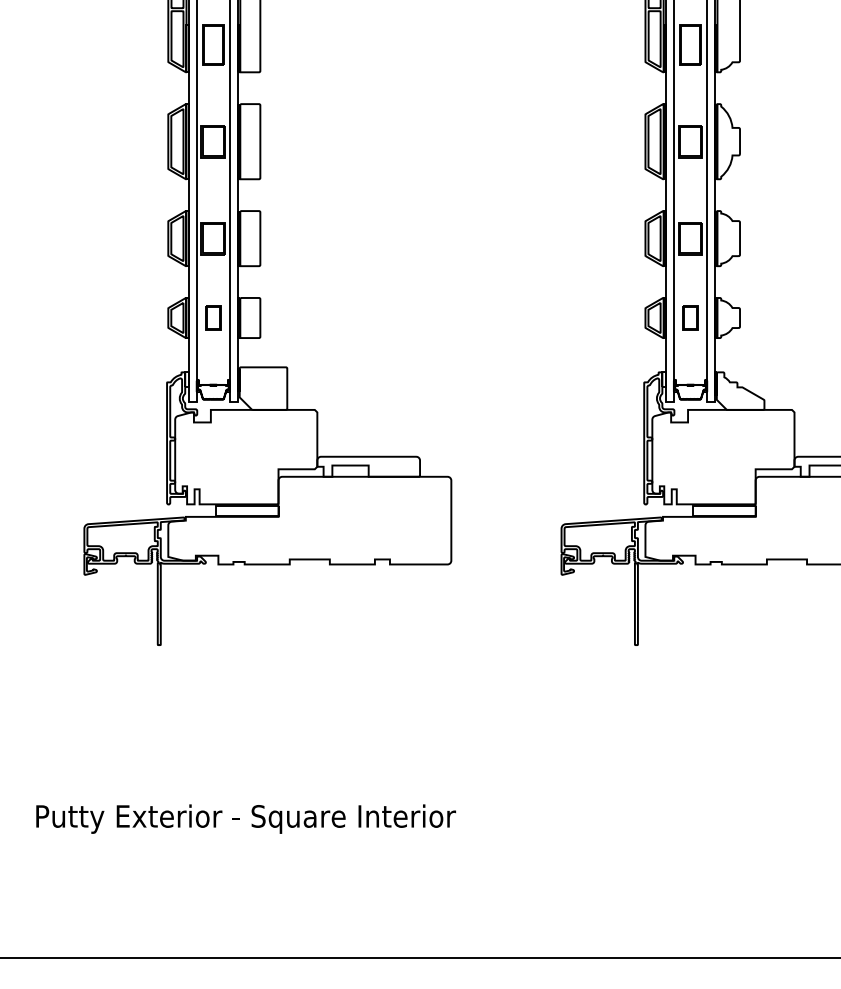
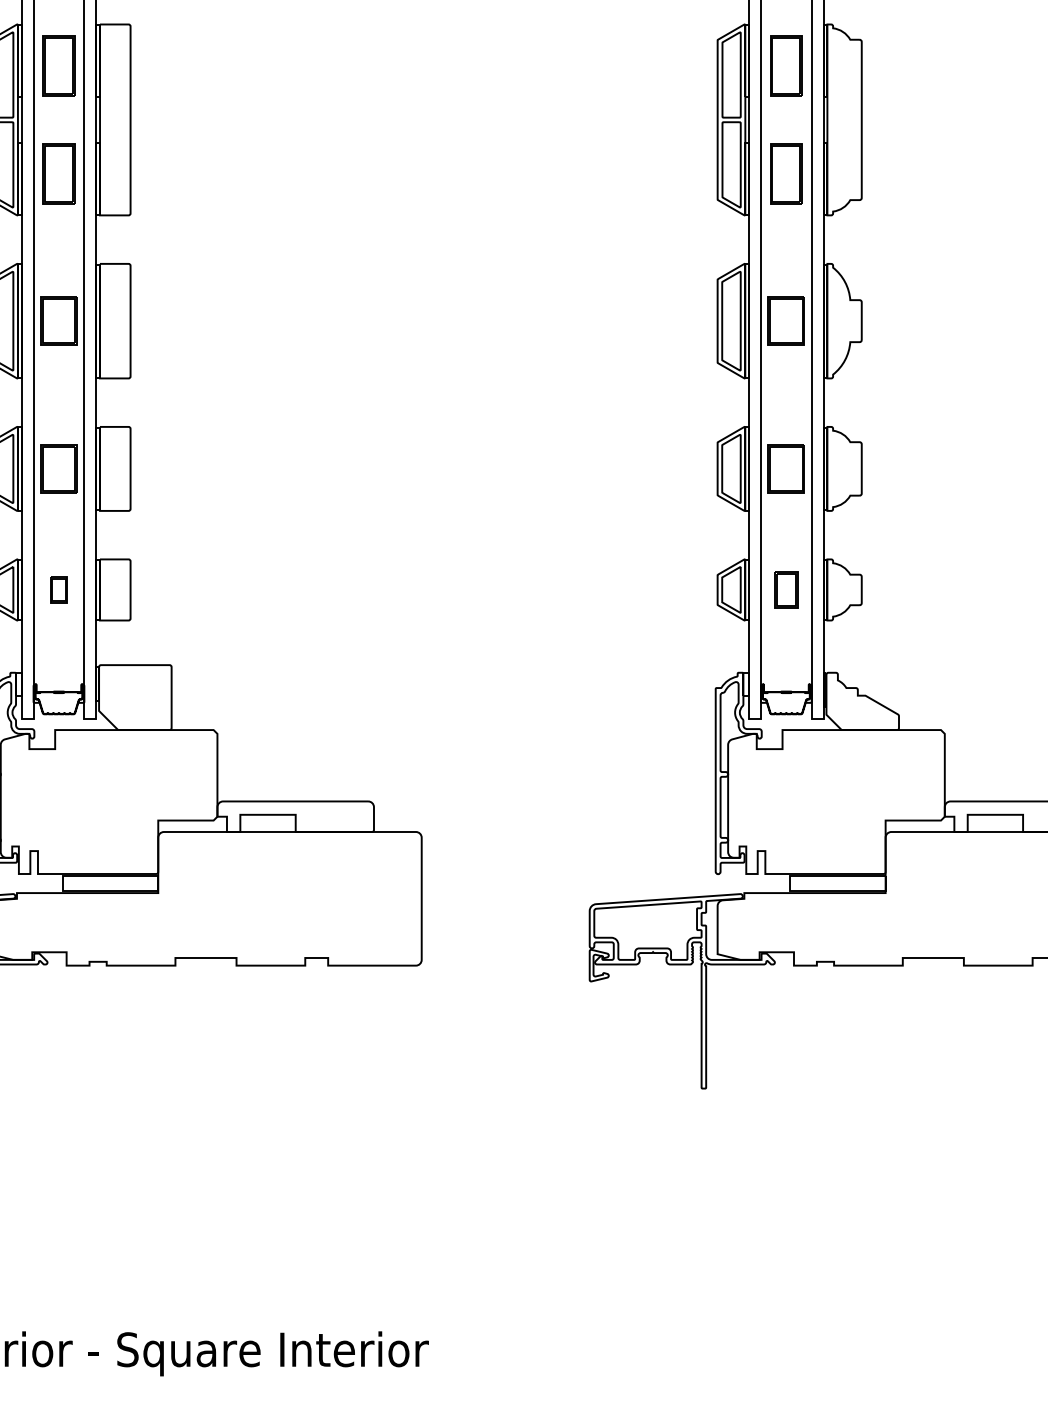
part: (213, 317) -> (59, 589), size x0.7

